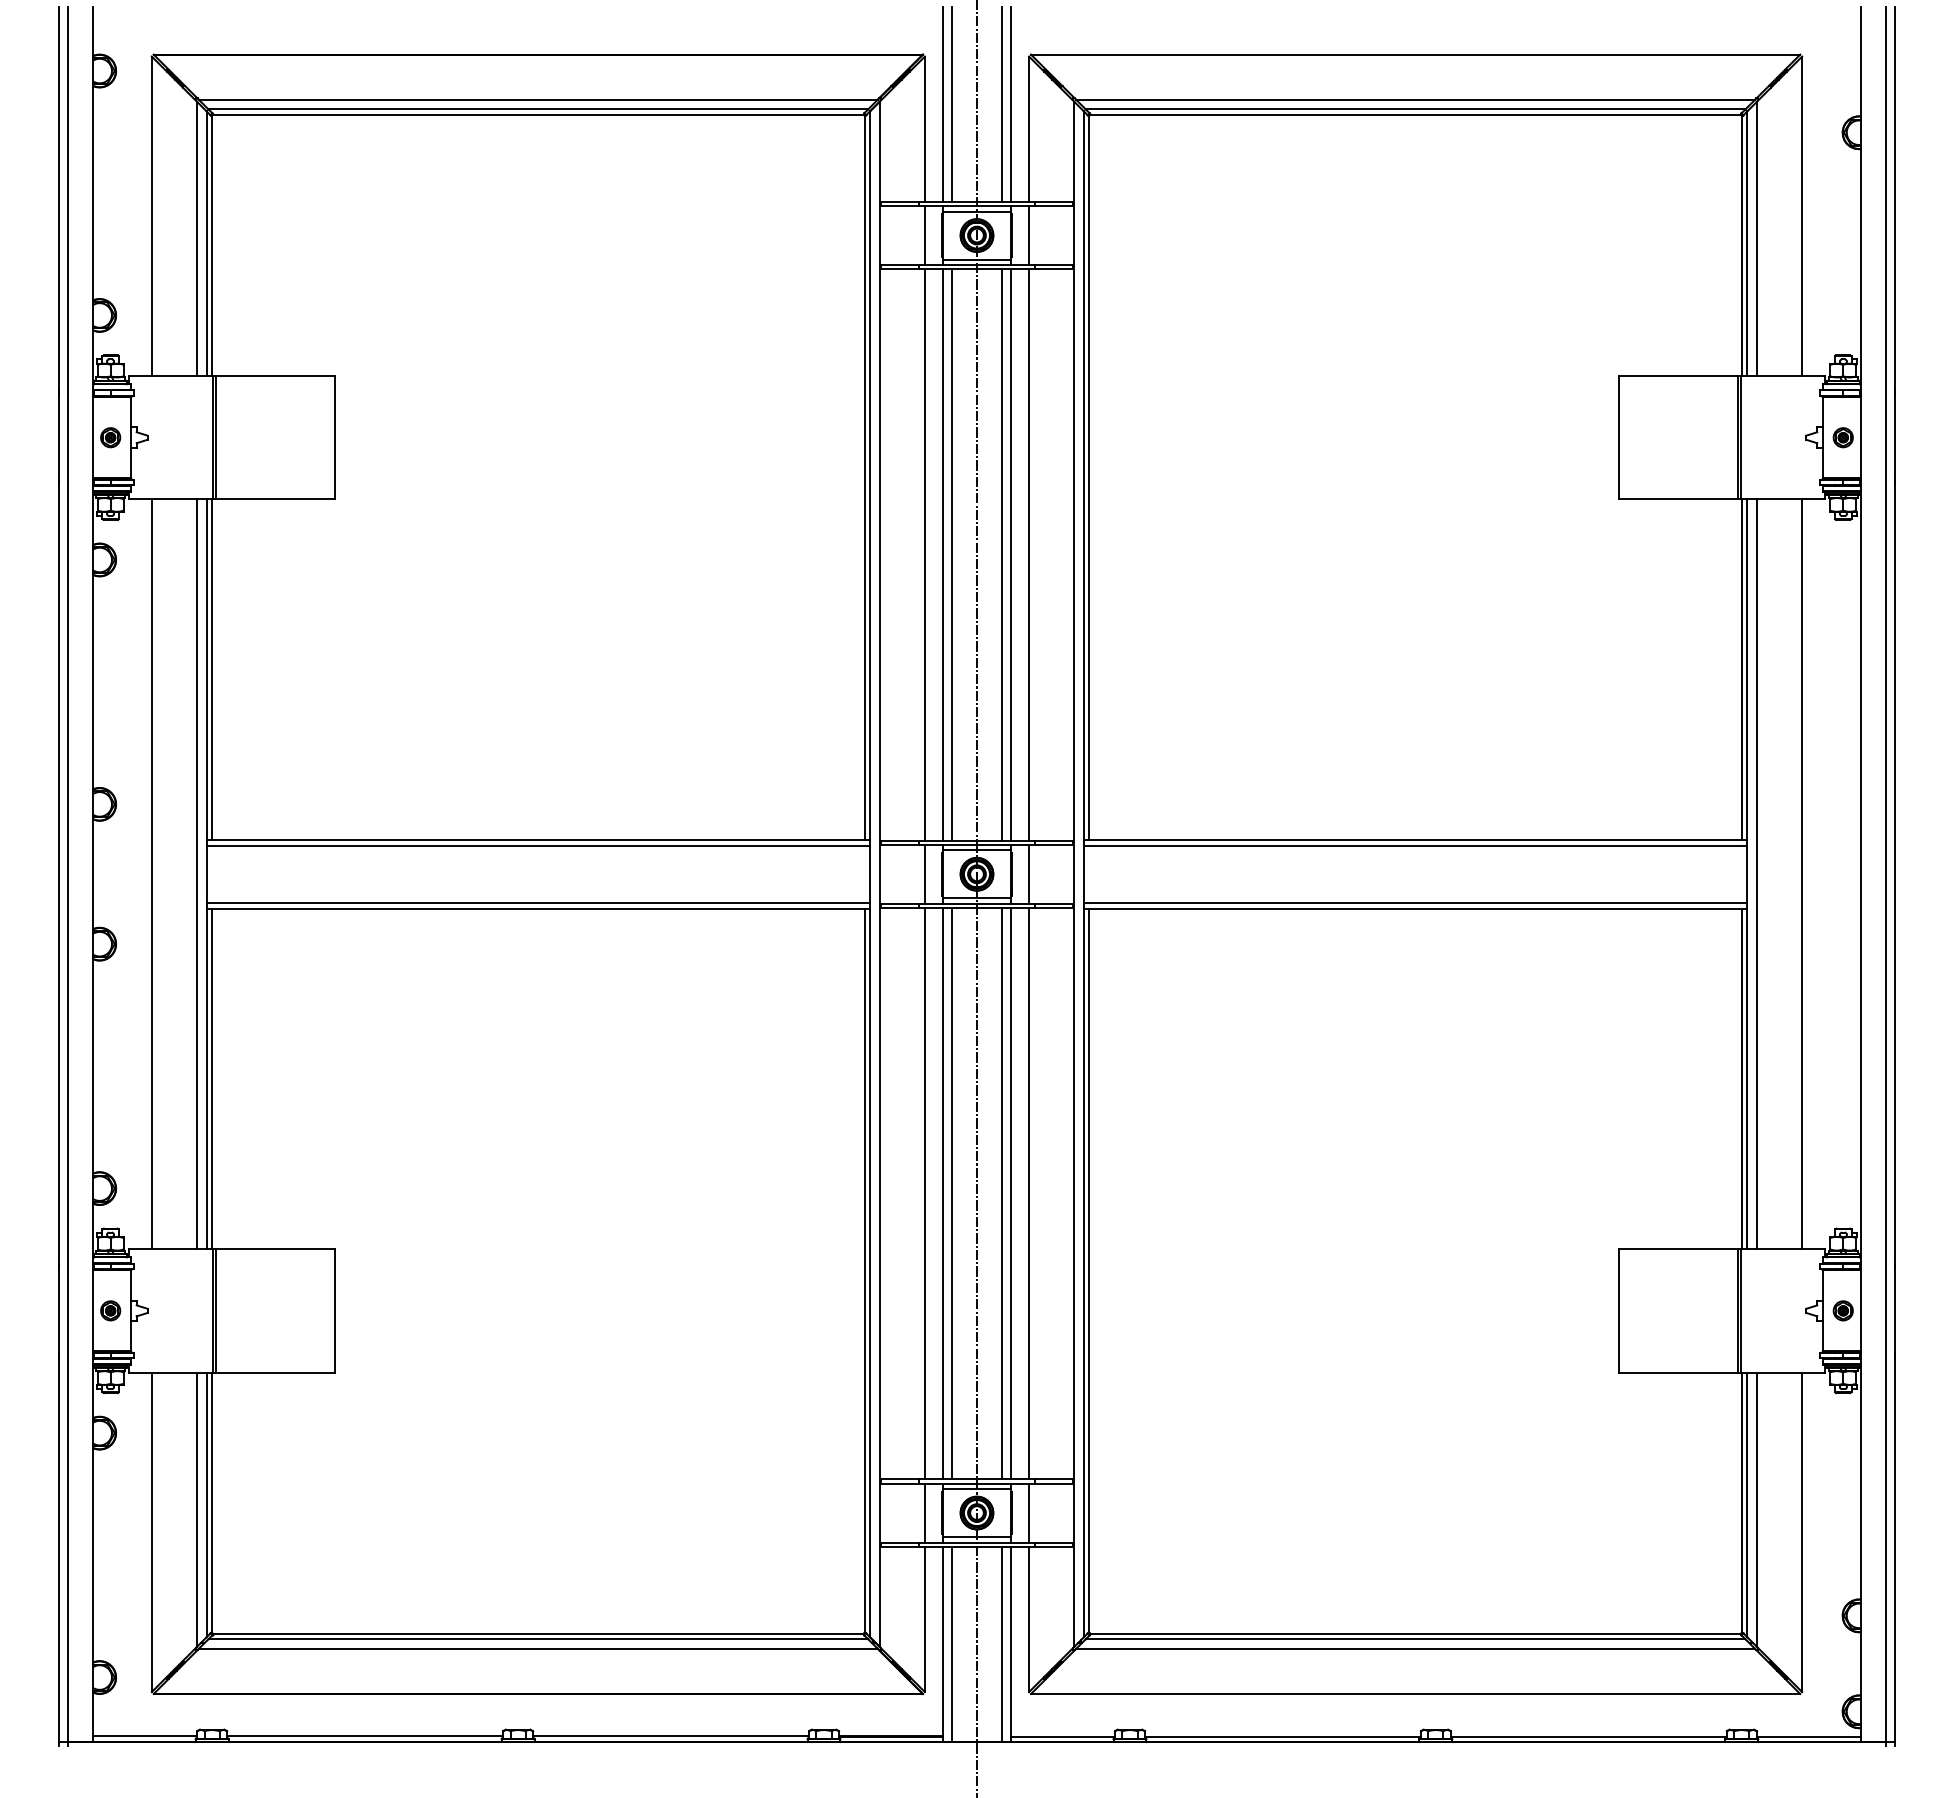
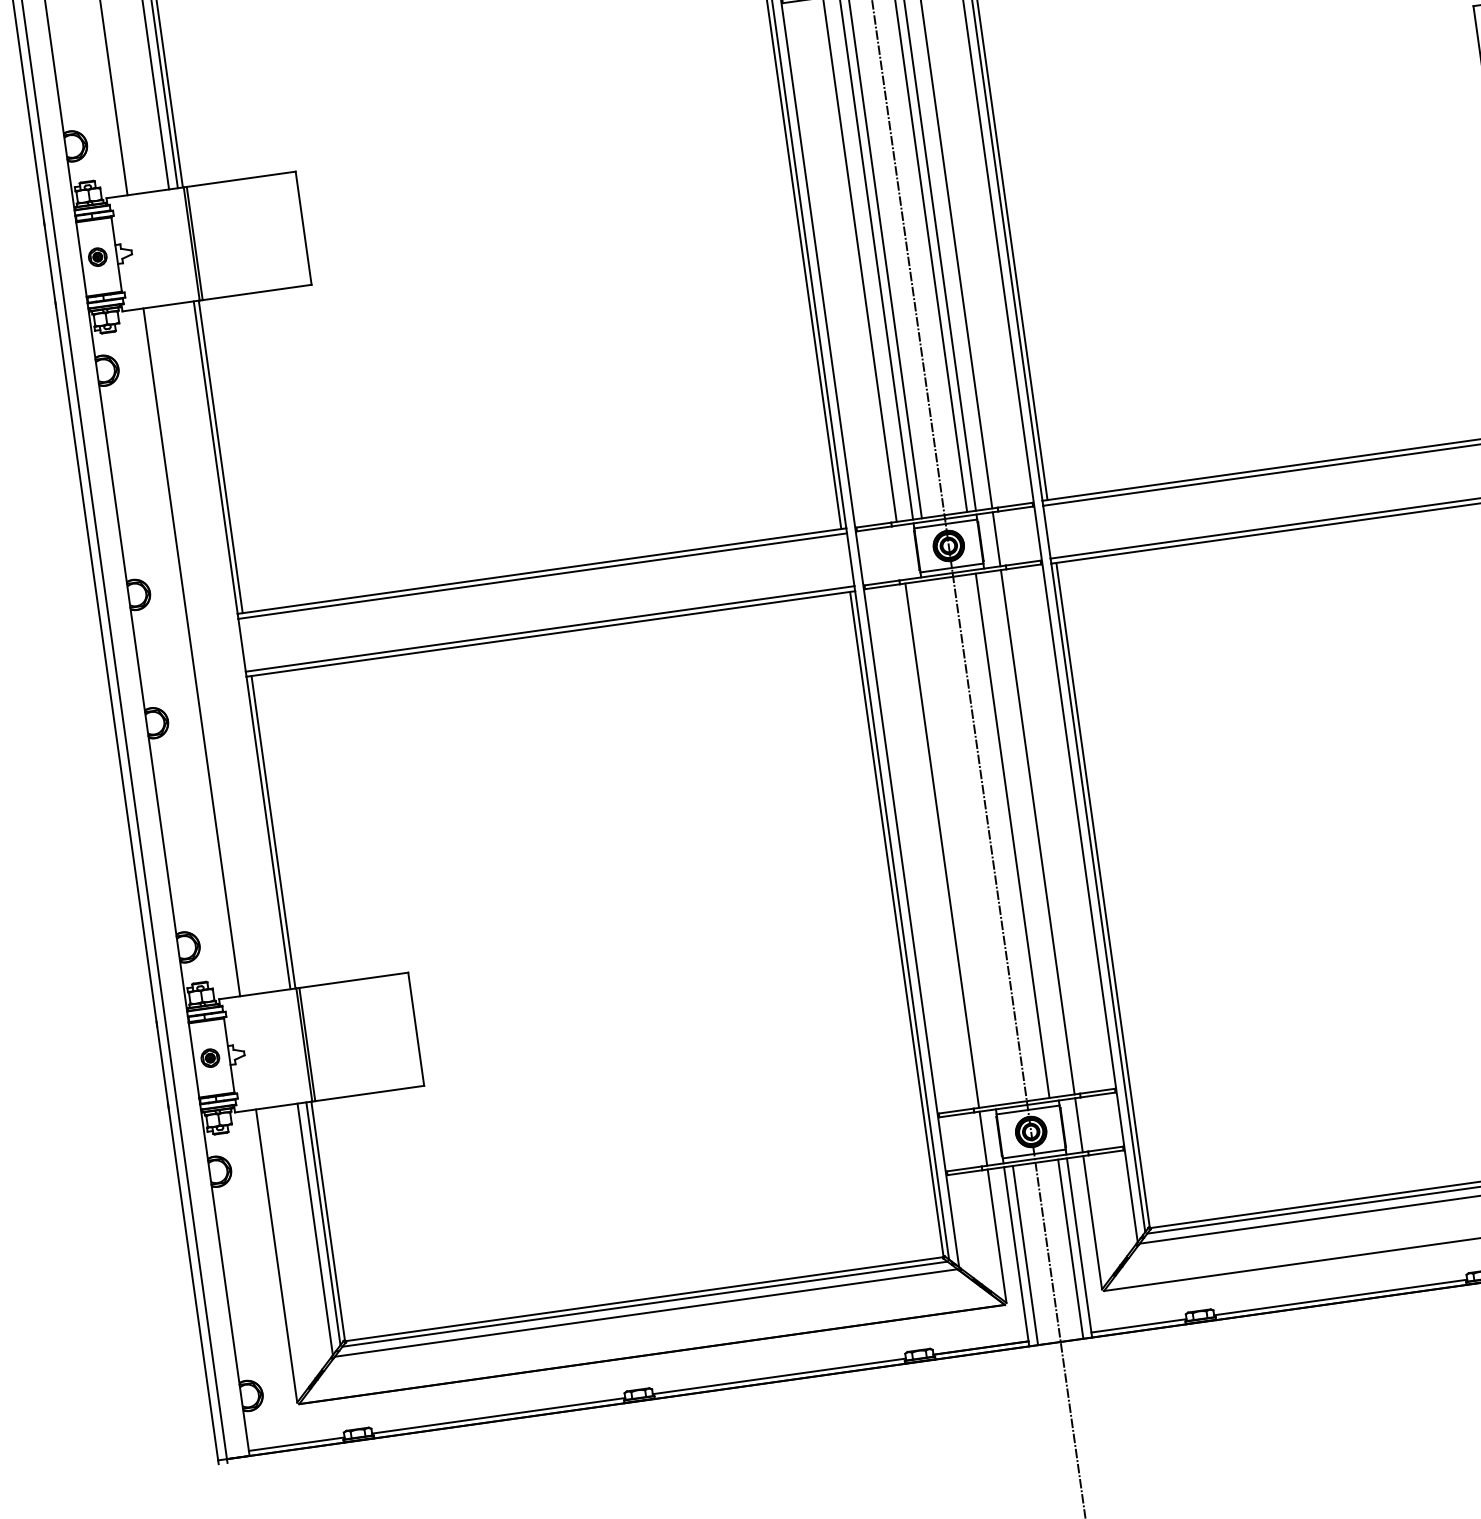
line: (924, 873) -> (900, 552), removed
line: (197, 874) -> (233, 646), removed
line: (942, 1193) -> (958, 843), removed
line: (952, 1193) -> (967, 841), removed
line: (1011, 1193) -> (1021, 834), removed

